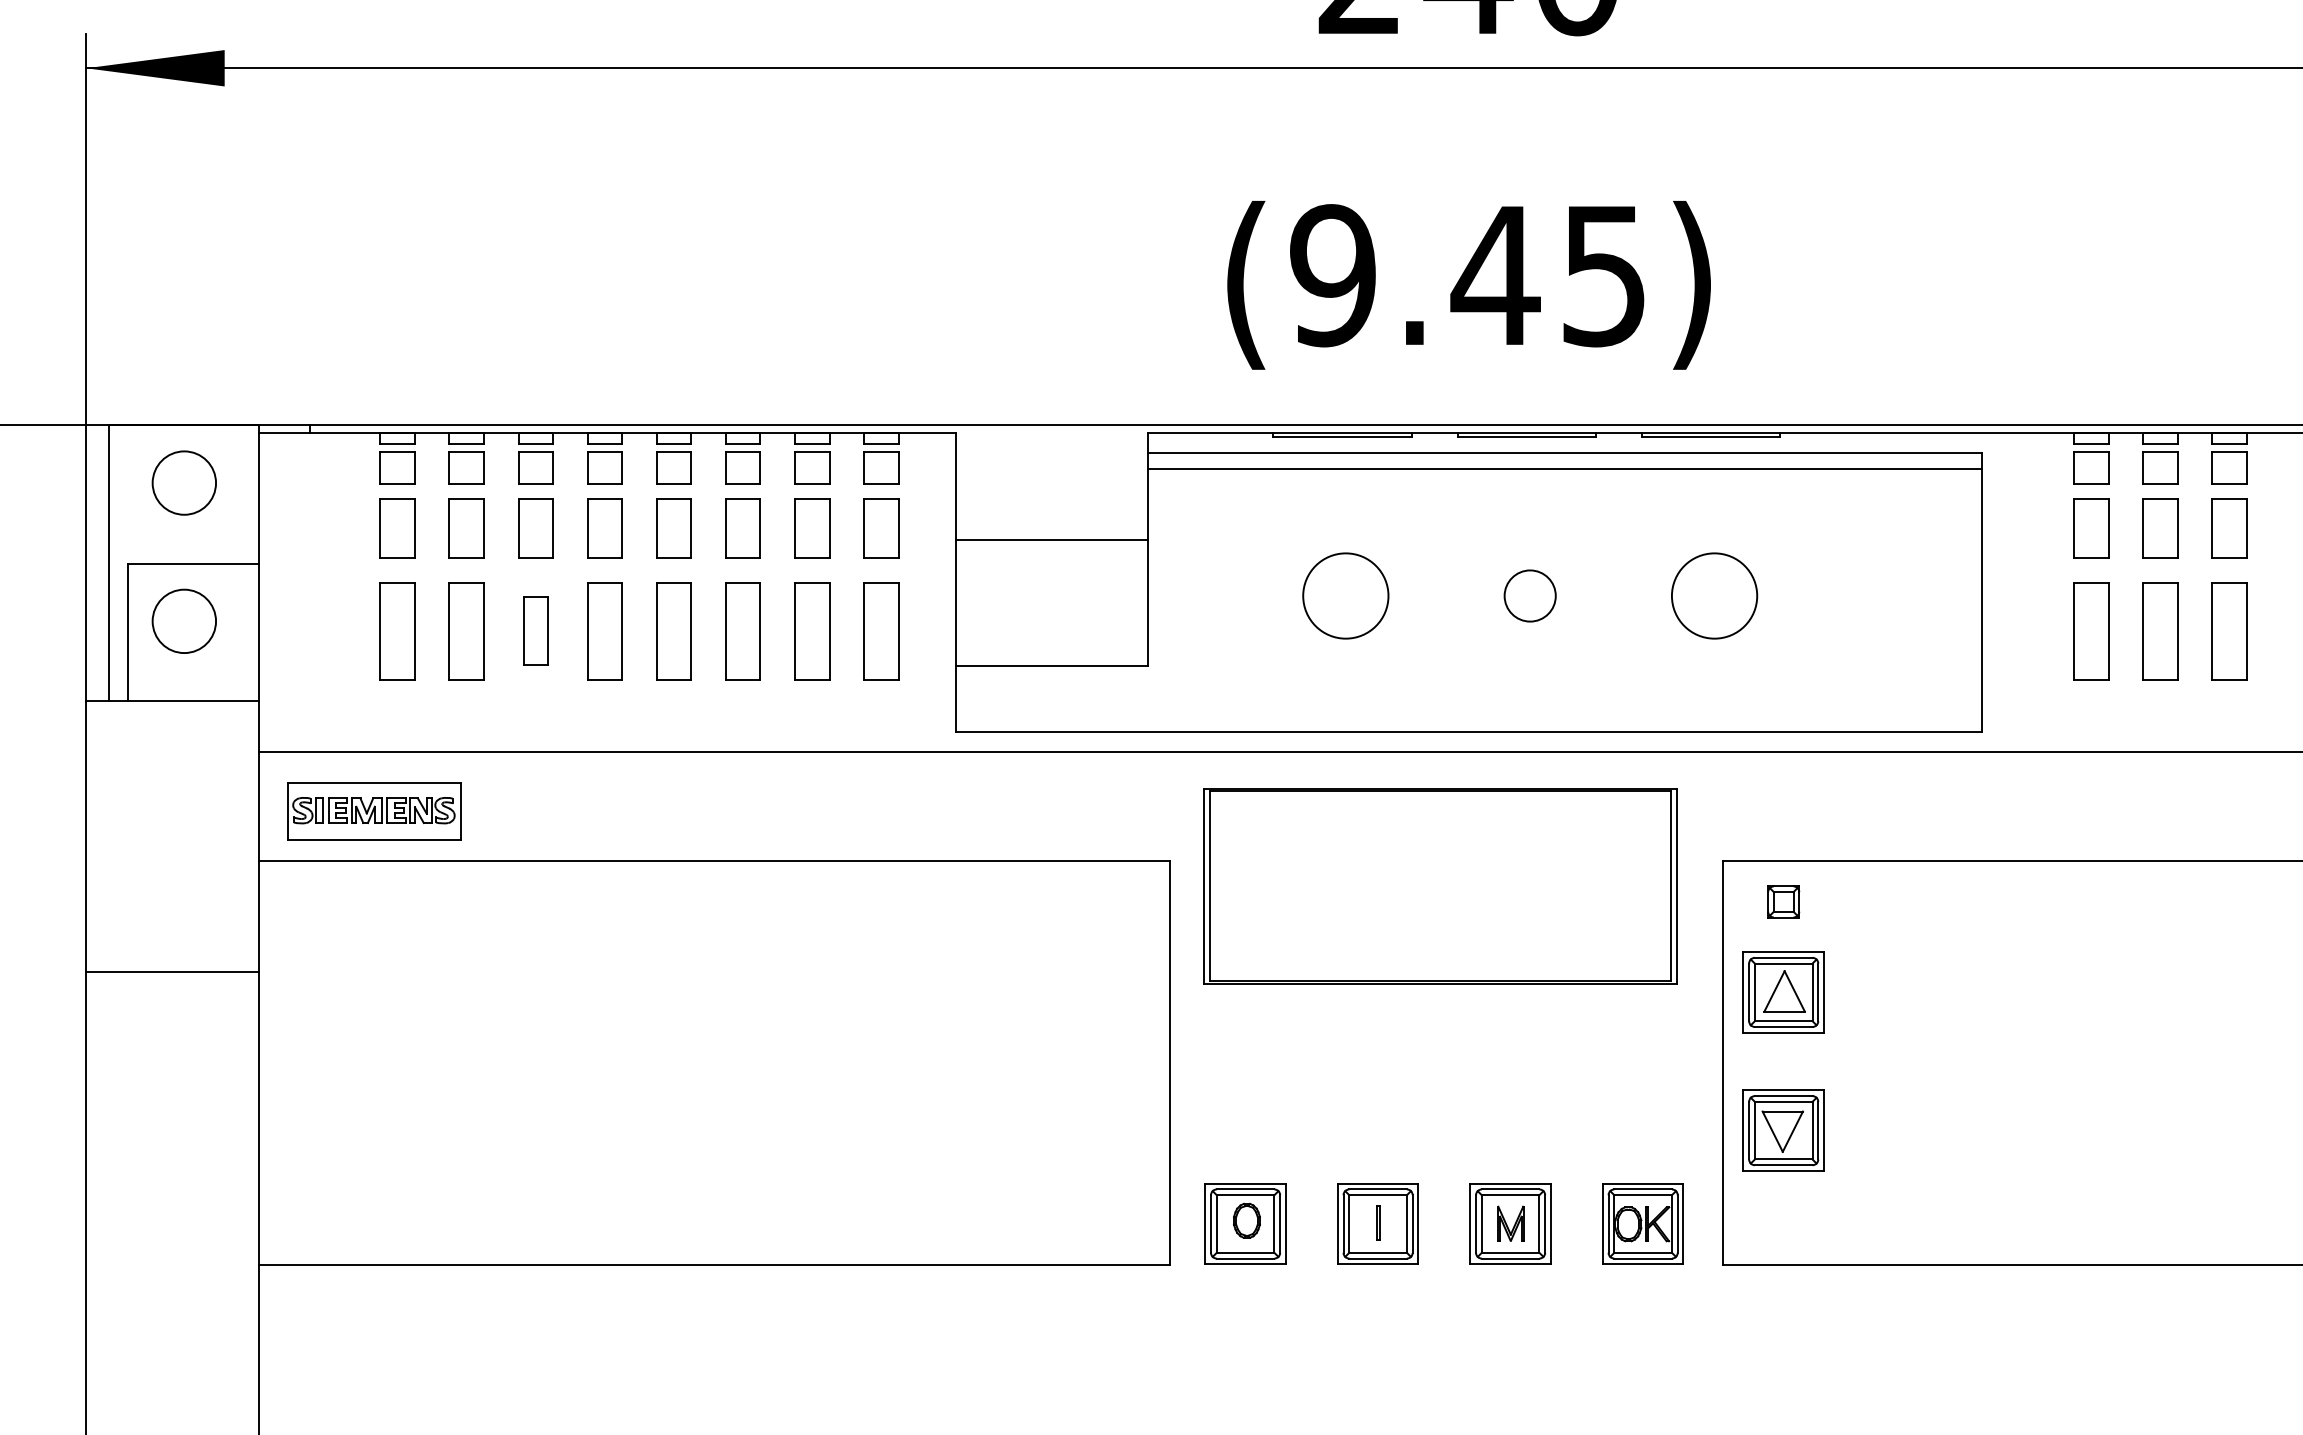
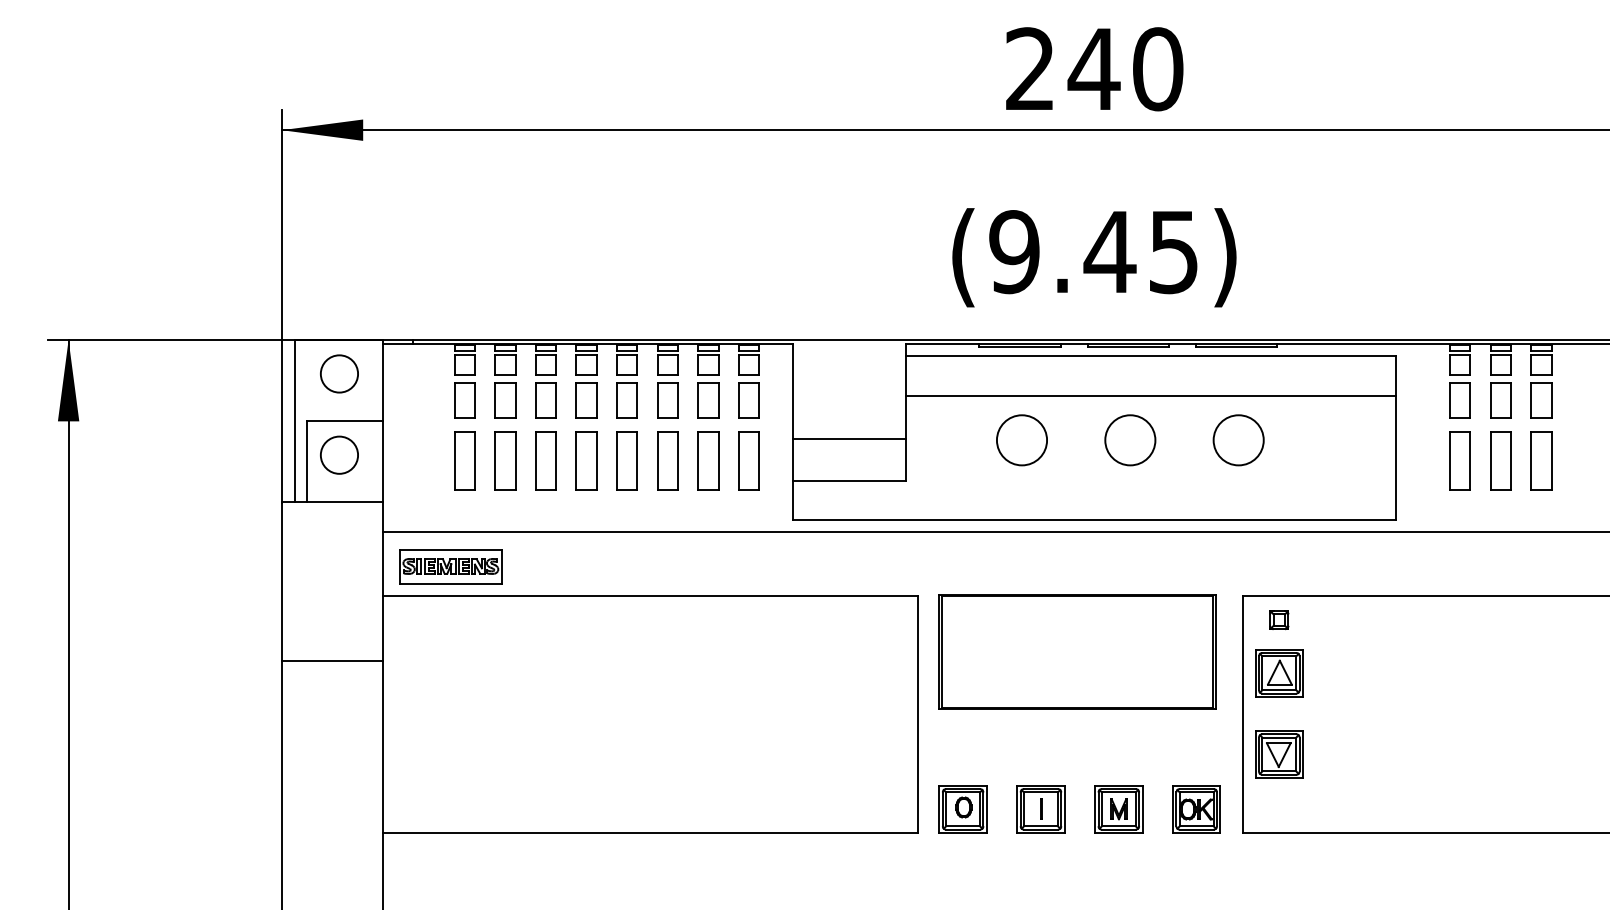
line: (1564, 468) -> (1150, 395), moved
line: (1052, 540) -> (849, 439), moved
circle: (1530, 596) -> (1130, 440), size x1.67
part: (534, 630) -> (545, 460), size x1.43
part: (1440, 885) -> (1077, 651), moved

